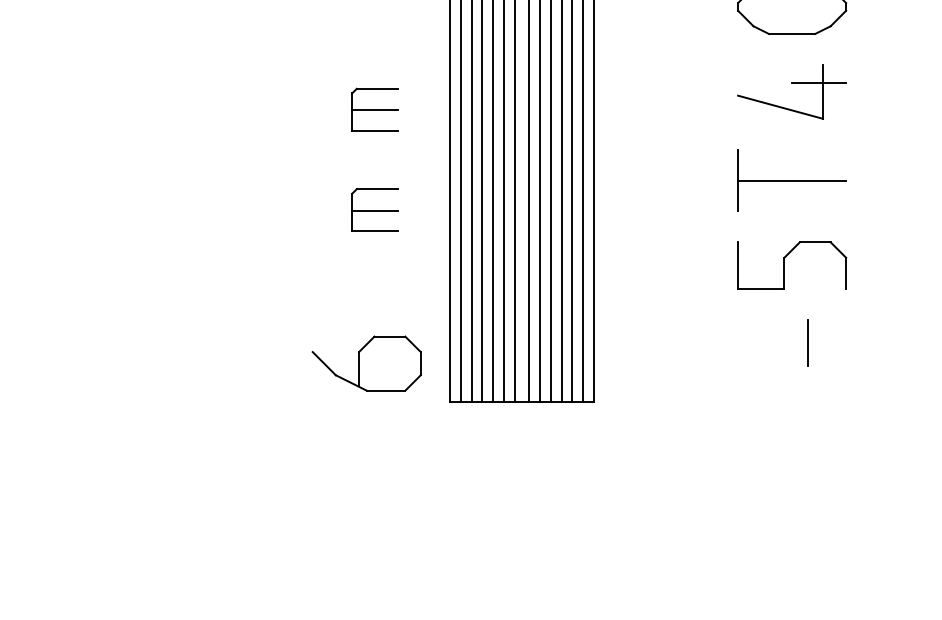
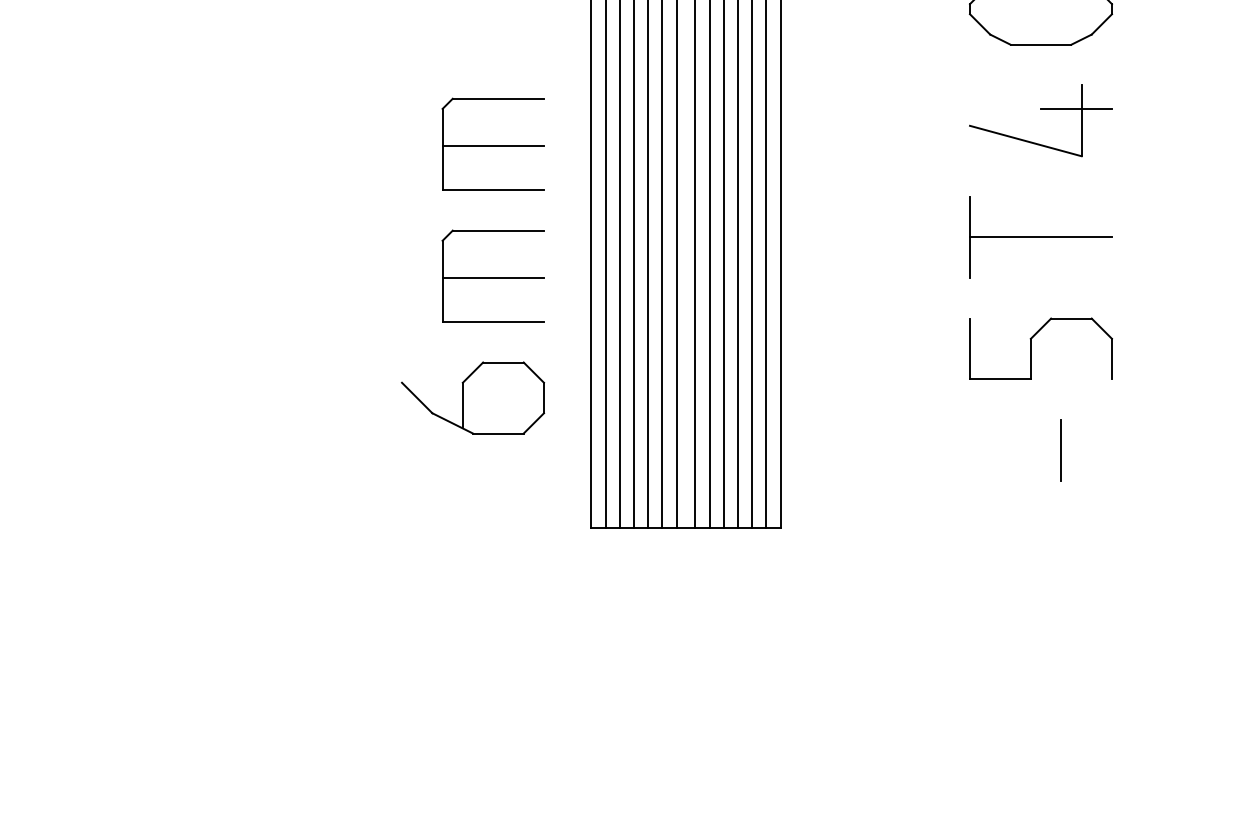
part: (374, 109) -> (492, 143), size x1.67
part: (374, 209) -> (492, 275), size x1.67
part: (367, 363) -> (473, 397), moved

